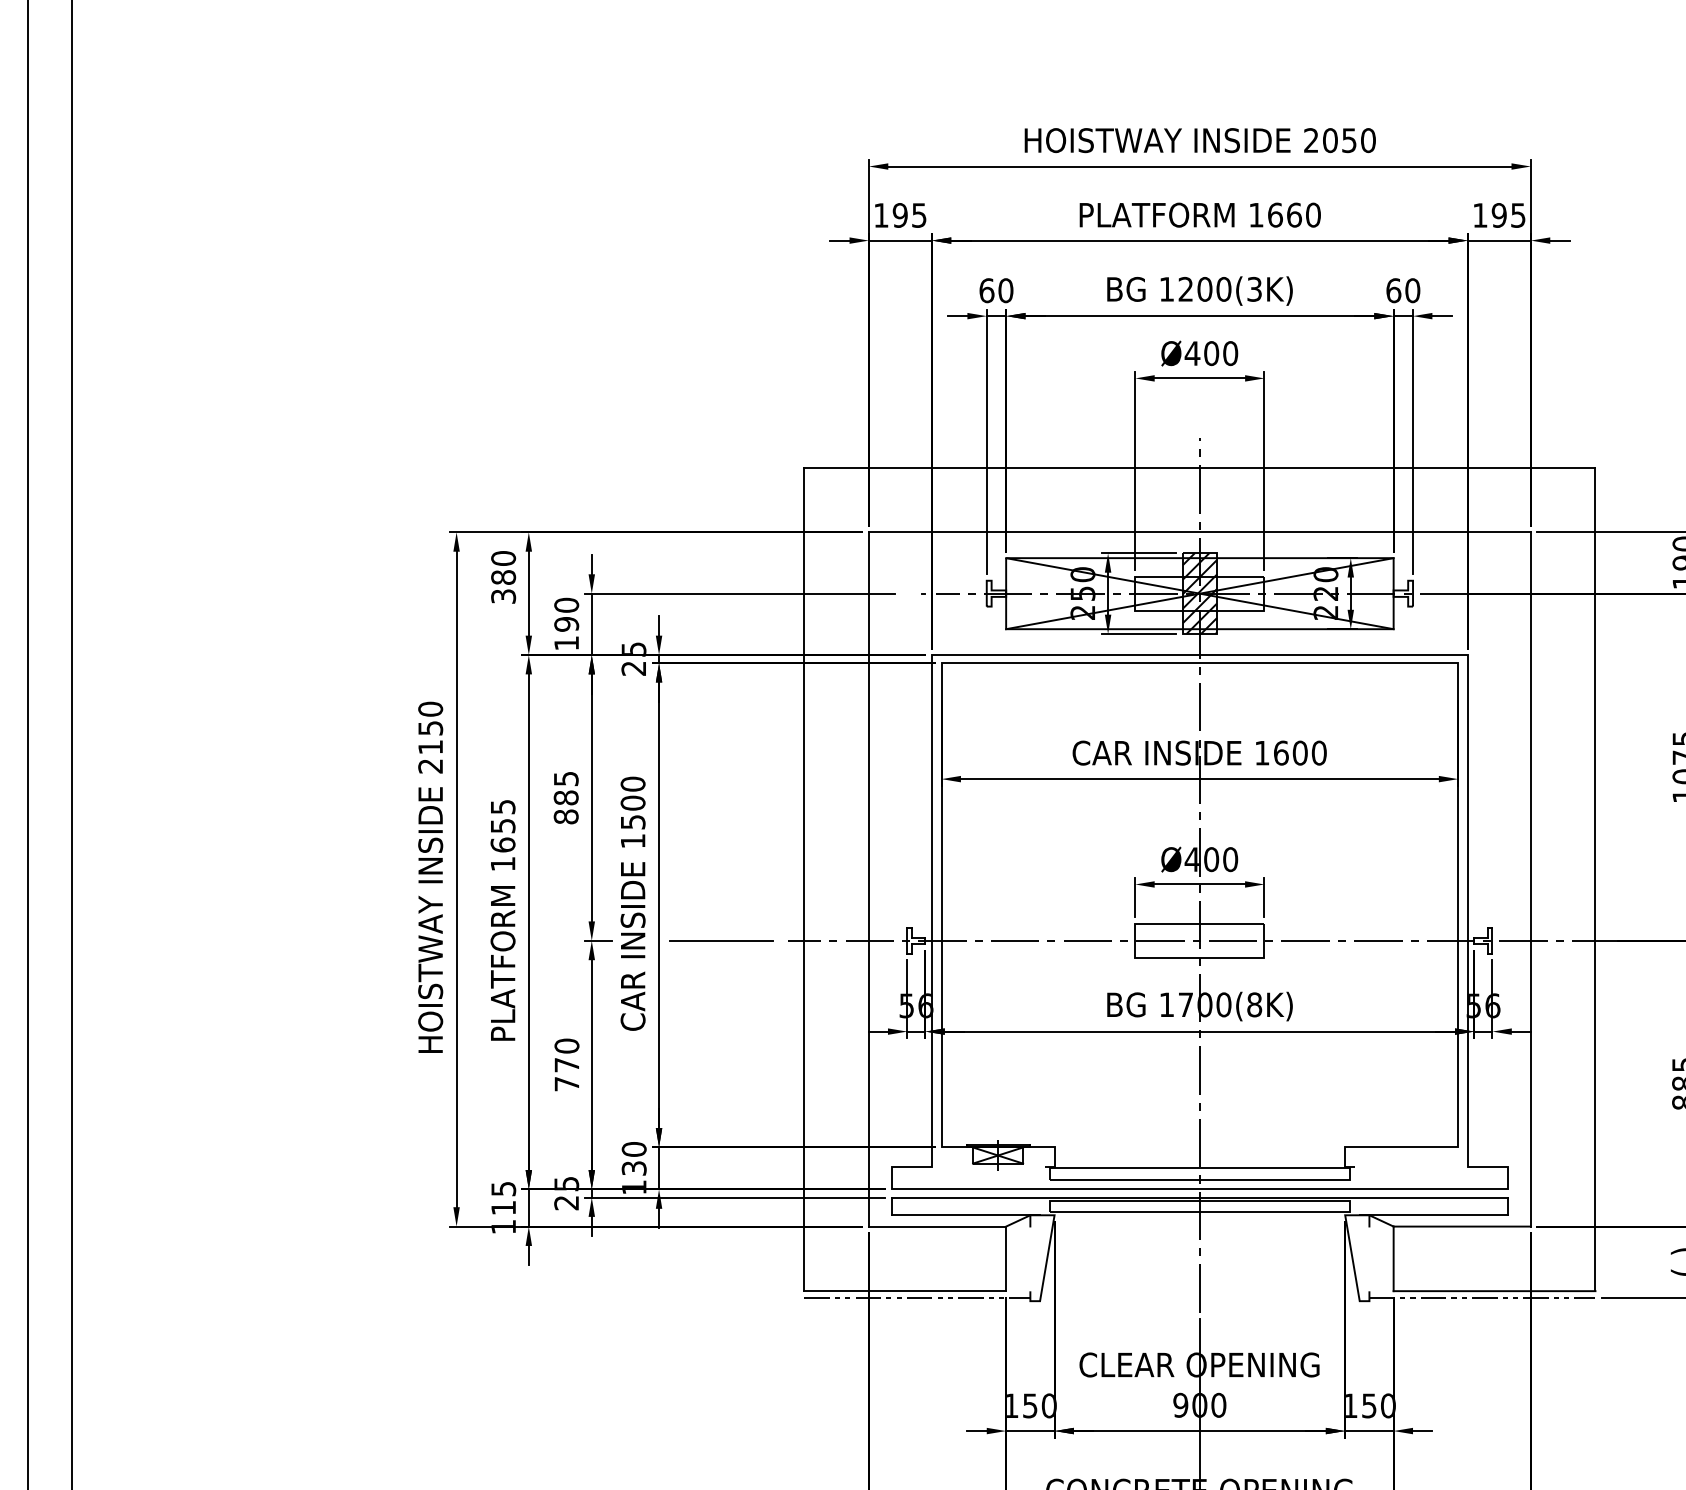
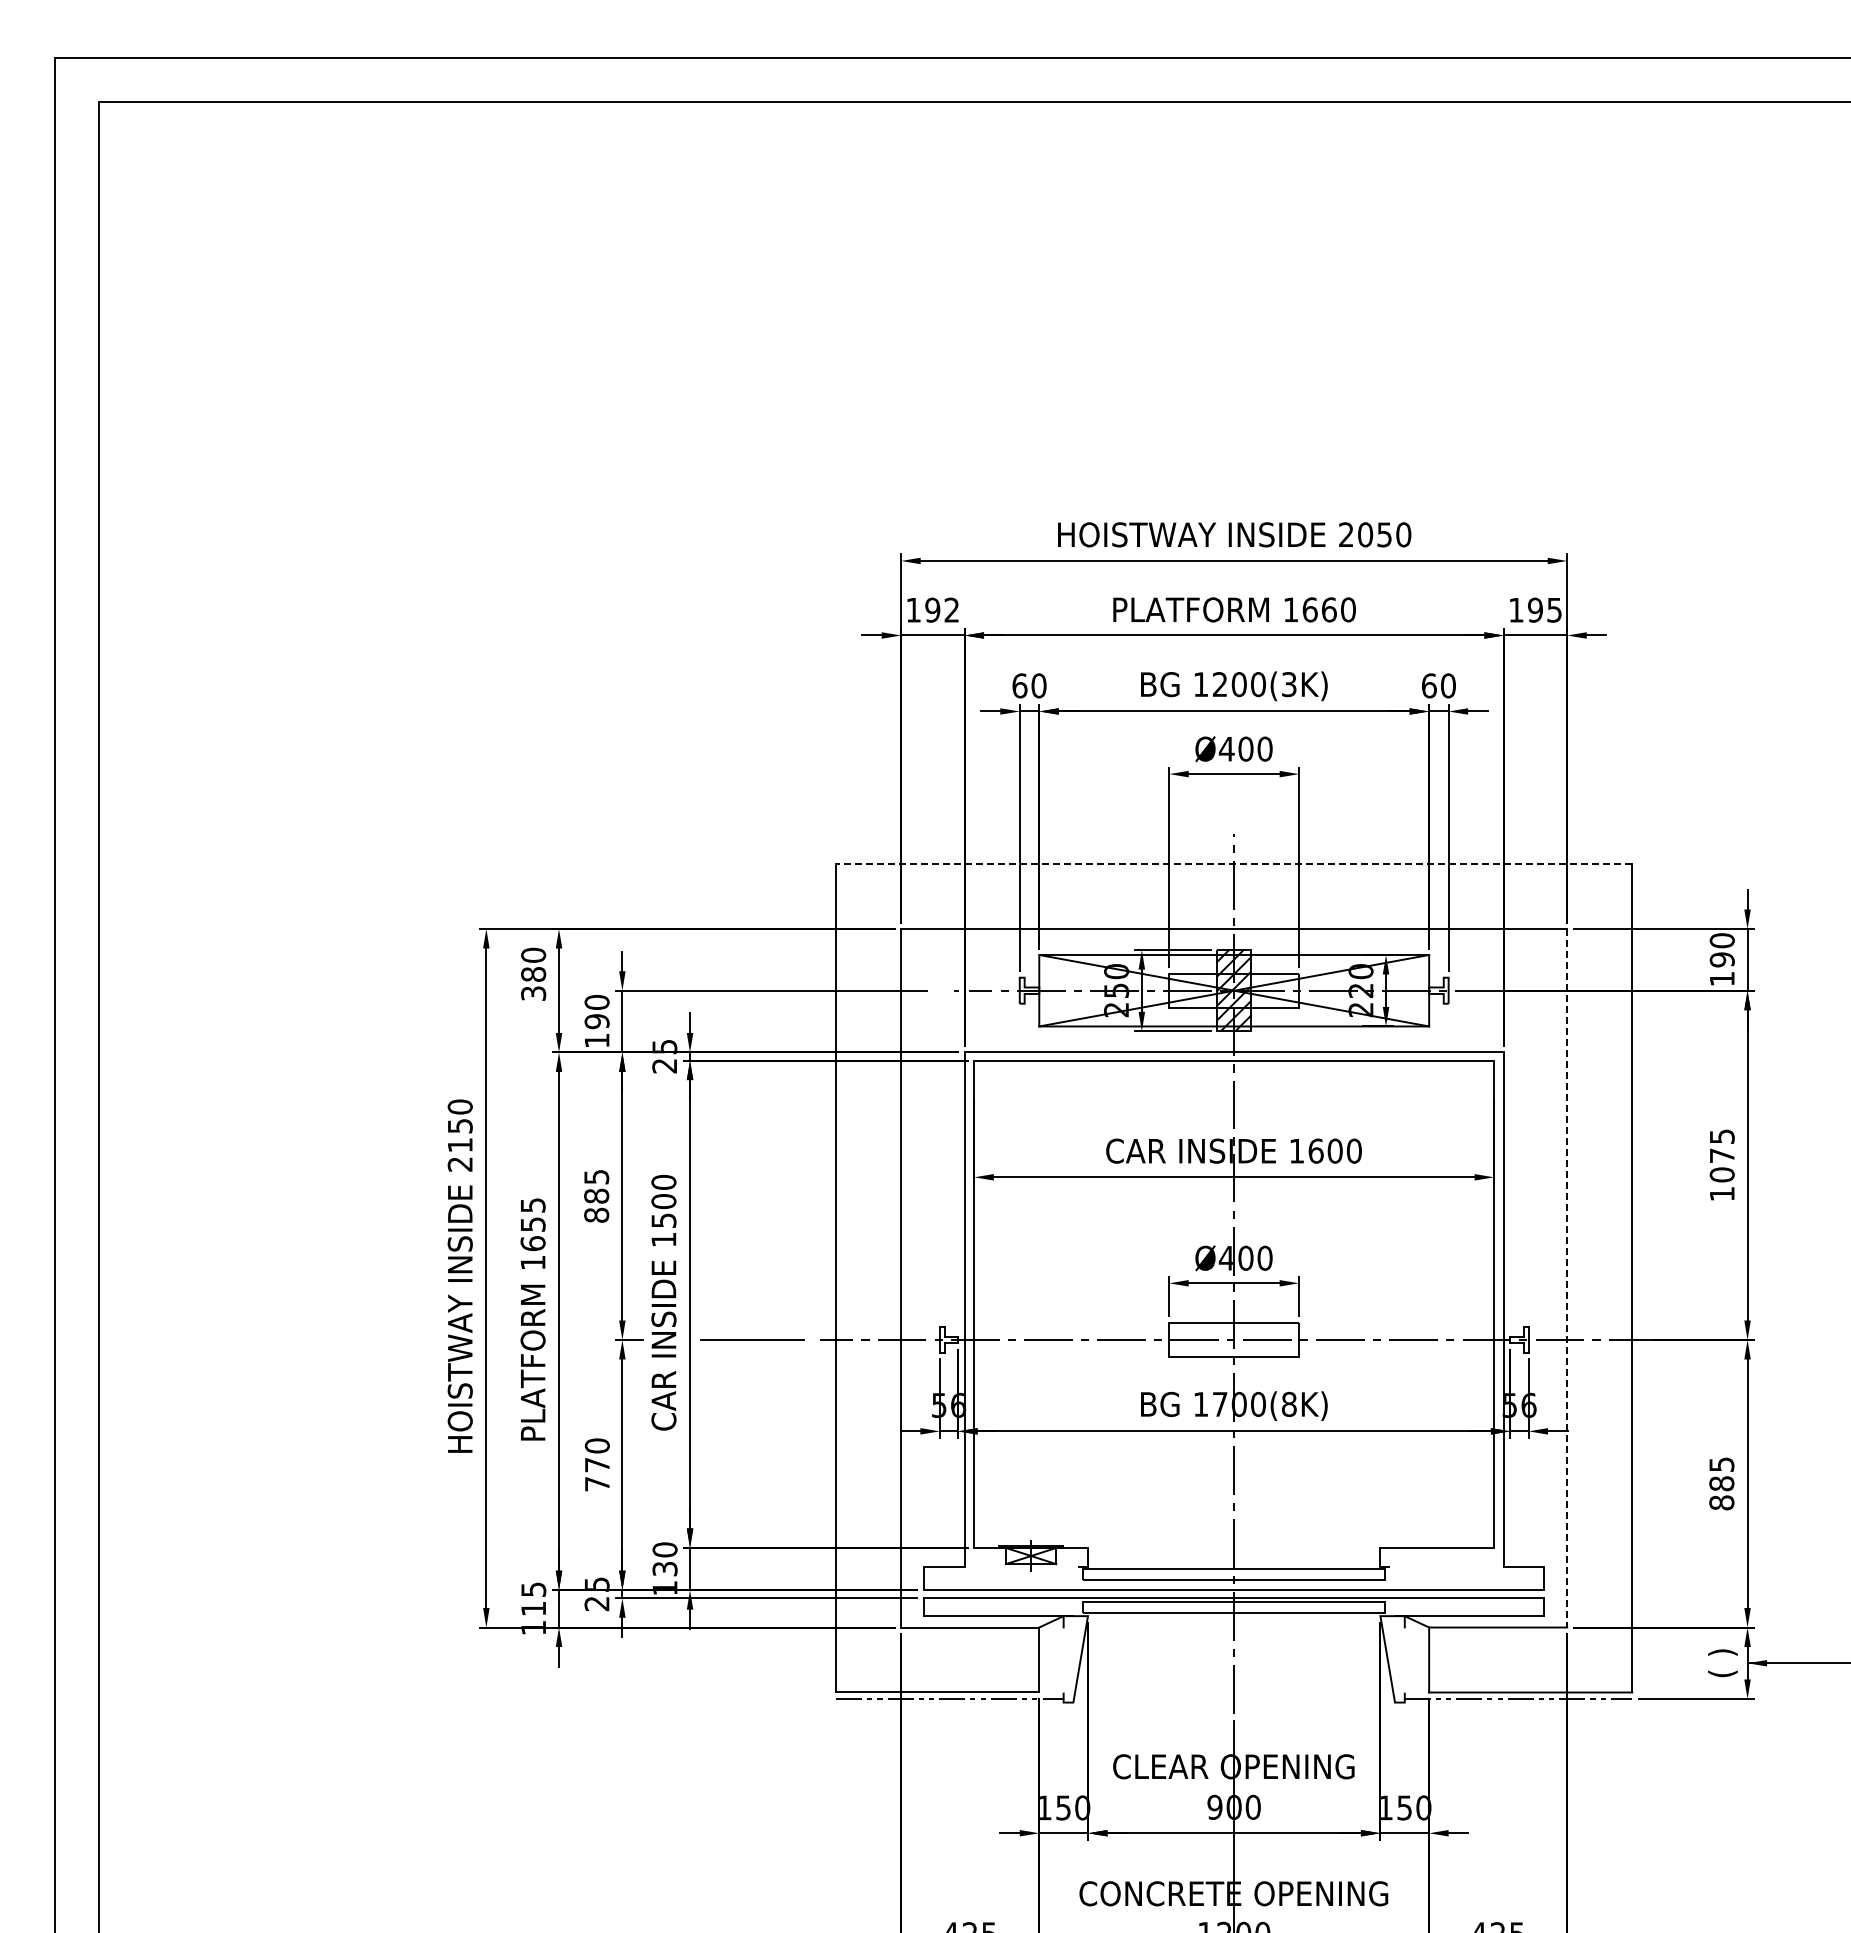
text: (918, 214) -> (951, 609), 195 -> 192
line: (1200, 468) -> (1234, 864), solid -> dashed
line: (1531, 879) -> (1567, 1278), solid -> dashed

